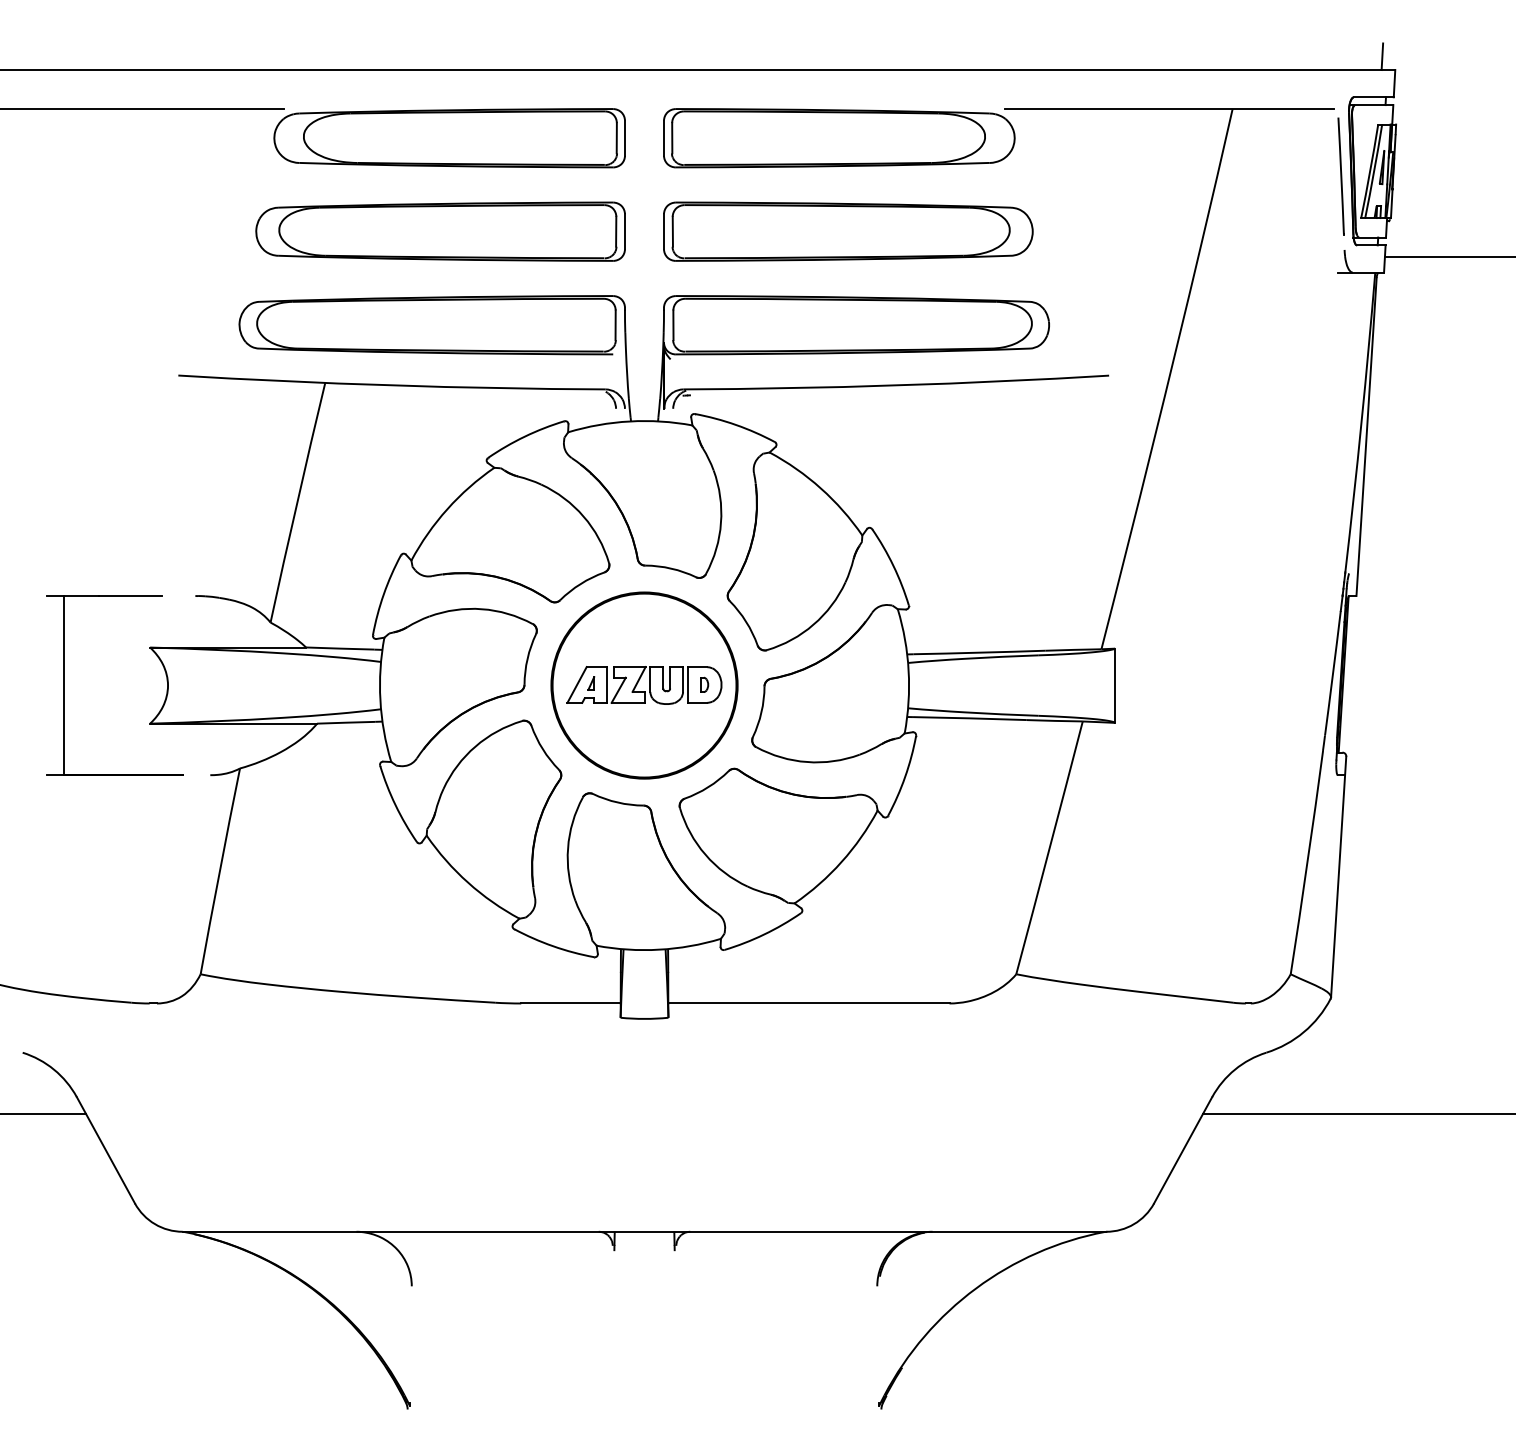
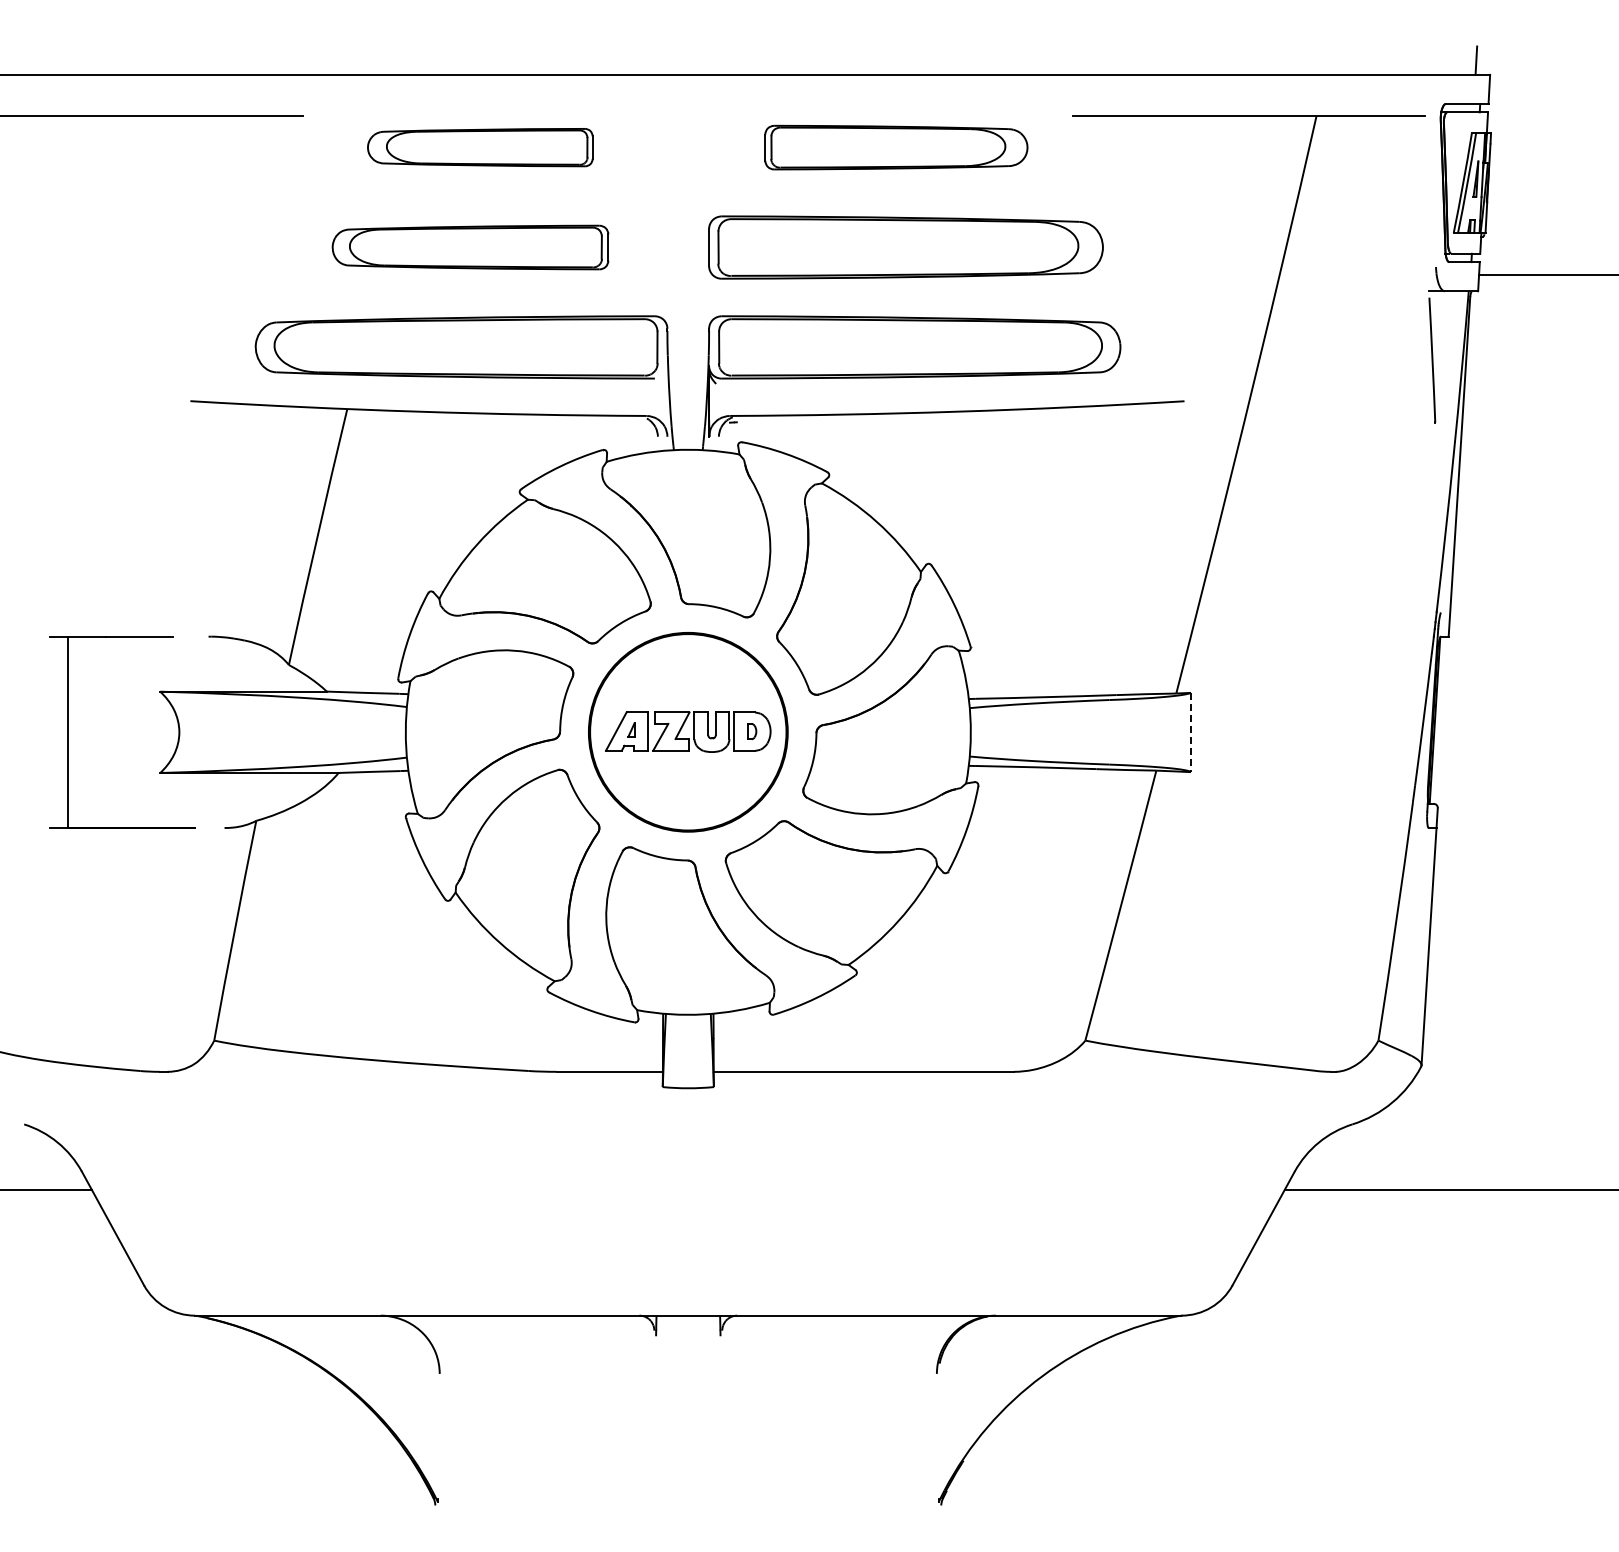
part: (449, 138) -> (480, 147), size x0.6
part: (839, 138) -> (896, 147), size x0.7
line: (1341, 176) -> (1432, 360), moved
part: (440, 231) -> (470, 247), size x0.7
line: (1114, 685) -> (1190, 732), solid -> dashed

